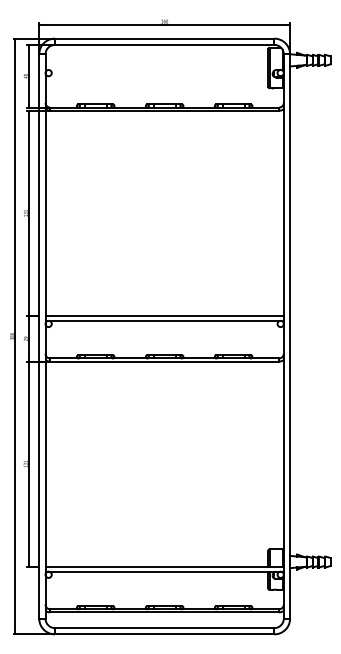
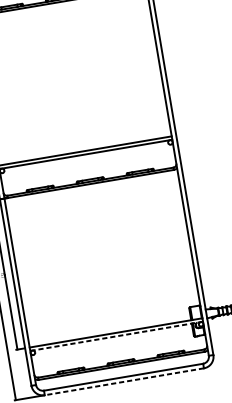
line: (164, 571) -> (116, 336), solid -> dashed
line: (164, 634) -> (124, 381), solid -> dashed

